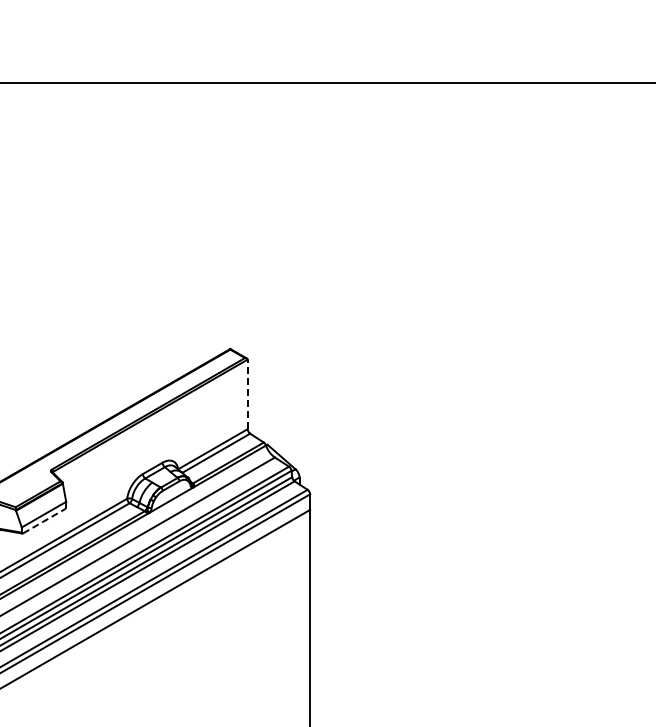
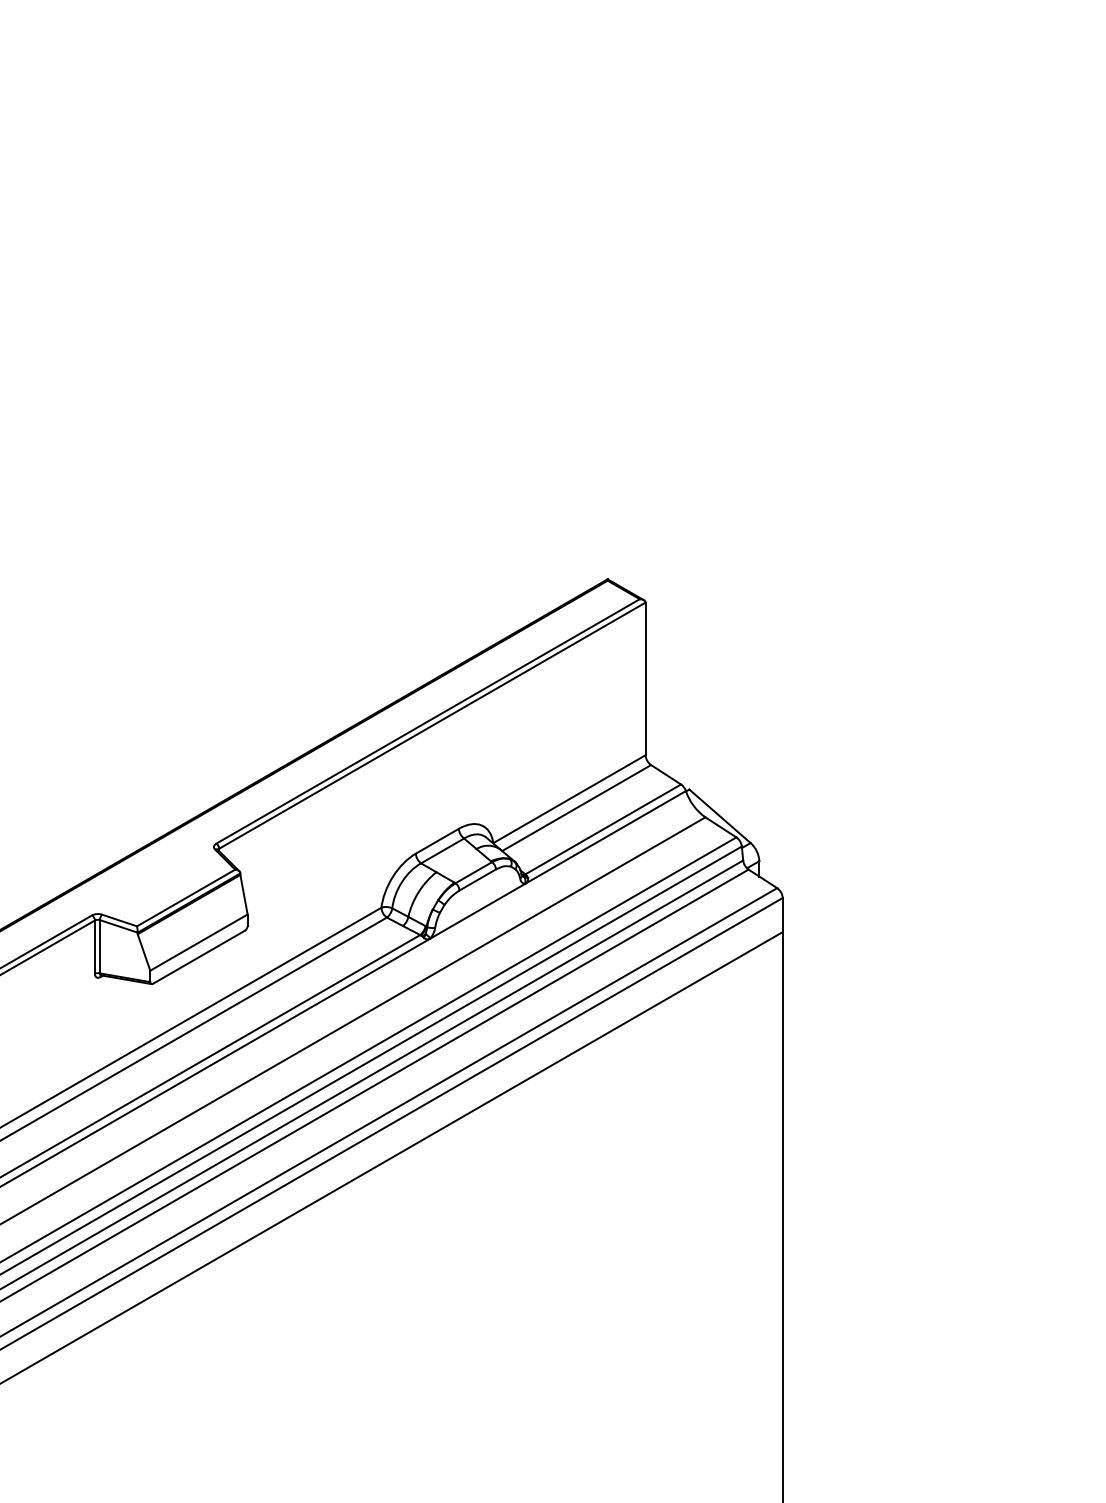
line: (247, 394) -> (645, 679), dashed -> solid
line: (44, 521) -> (200, 957), dashed -> solid

